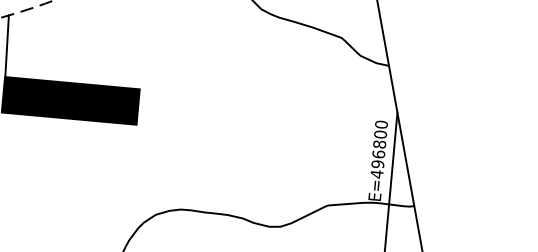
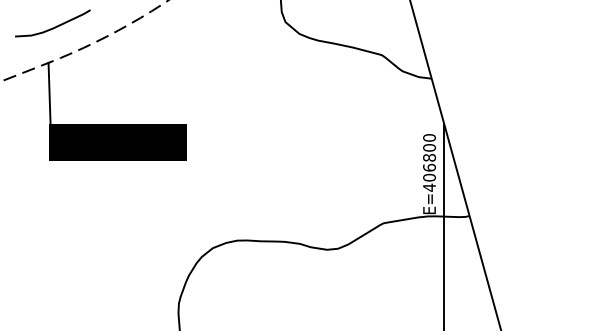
text: (377, 164) -> (429, 177), E=496800 -> E=406800

